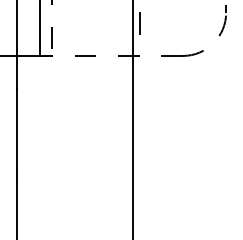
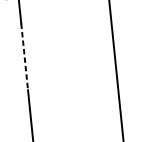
line: (16, 133) -> (24, 57), solid -> dashed

